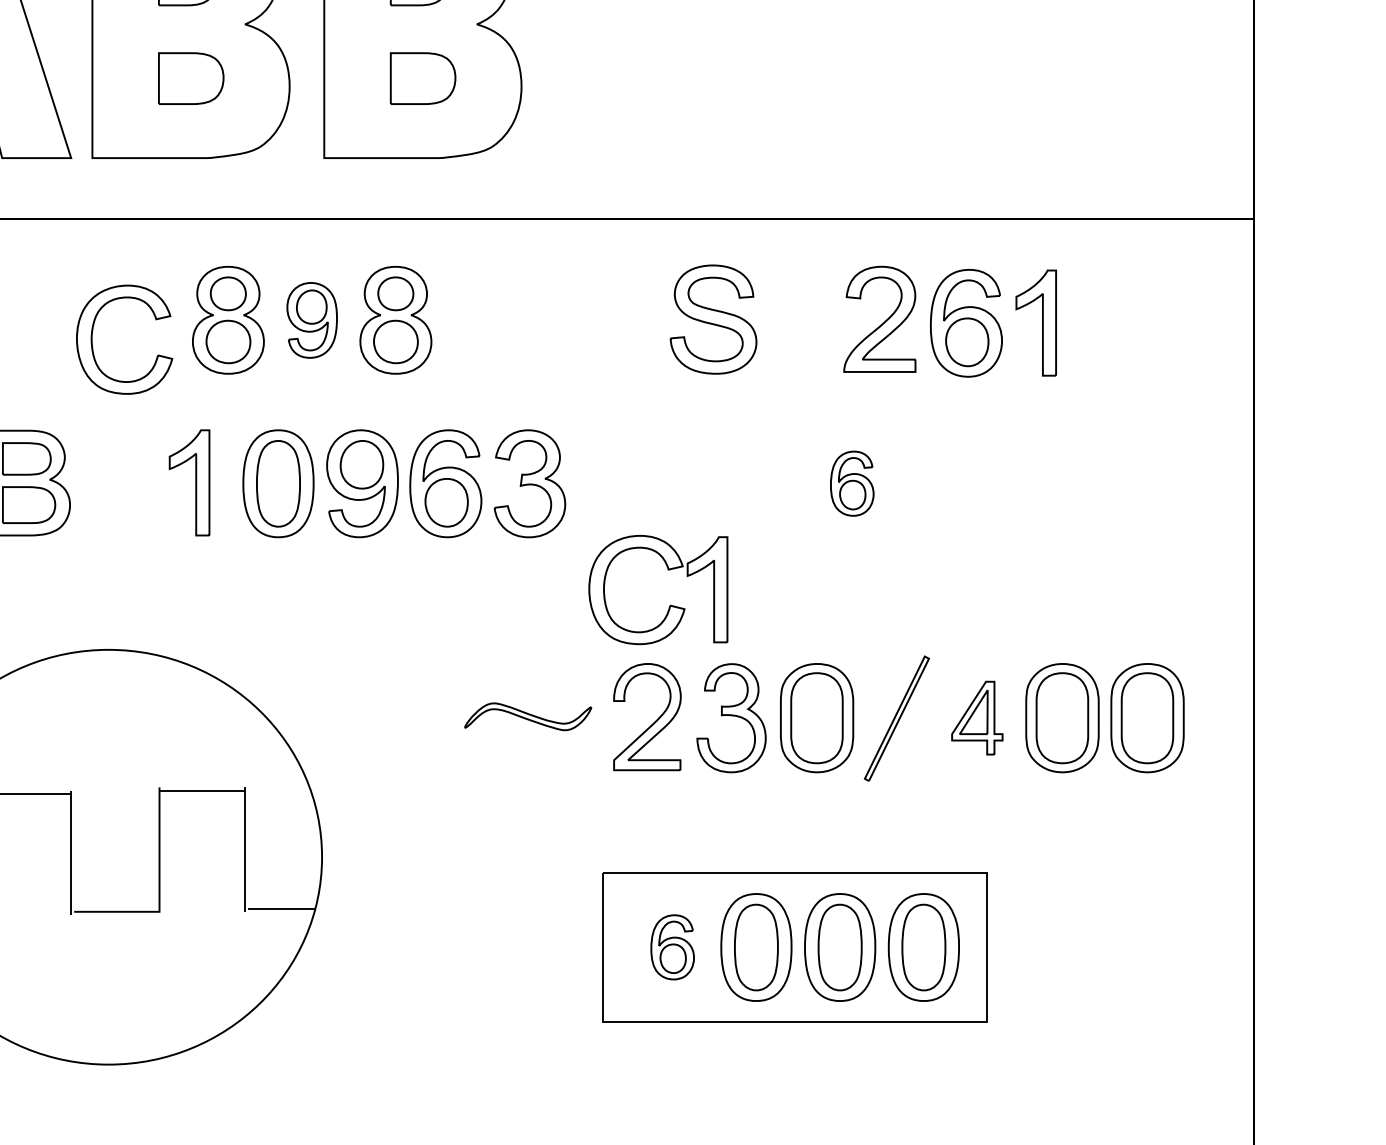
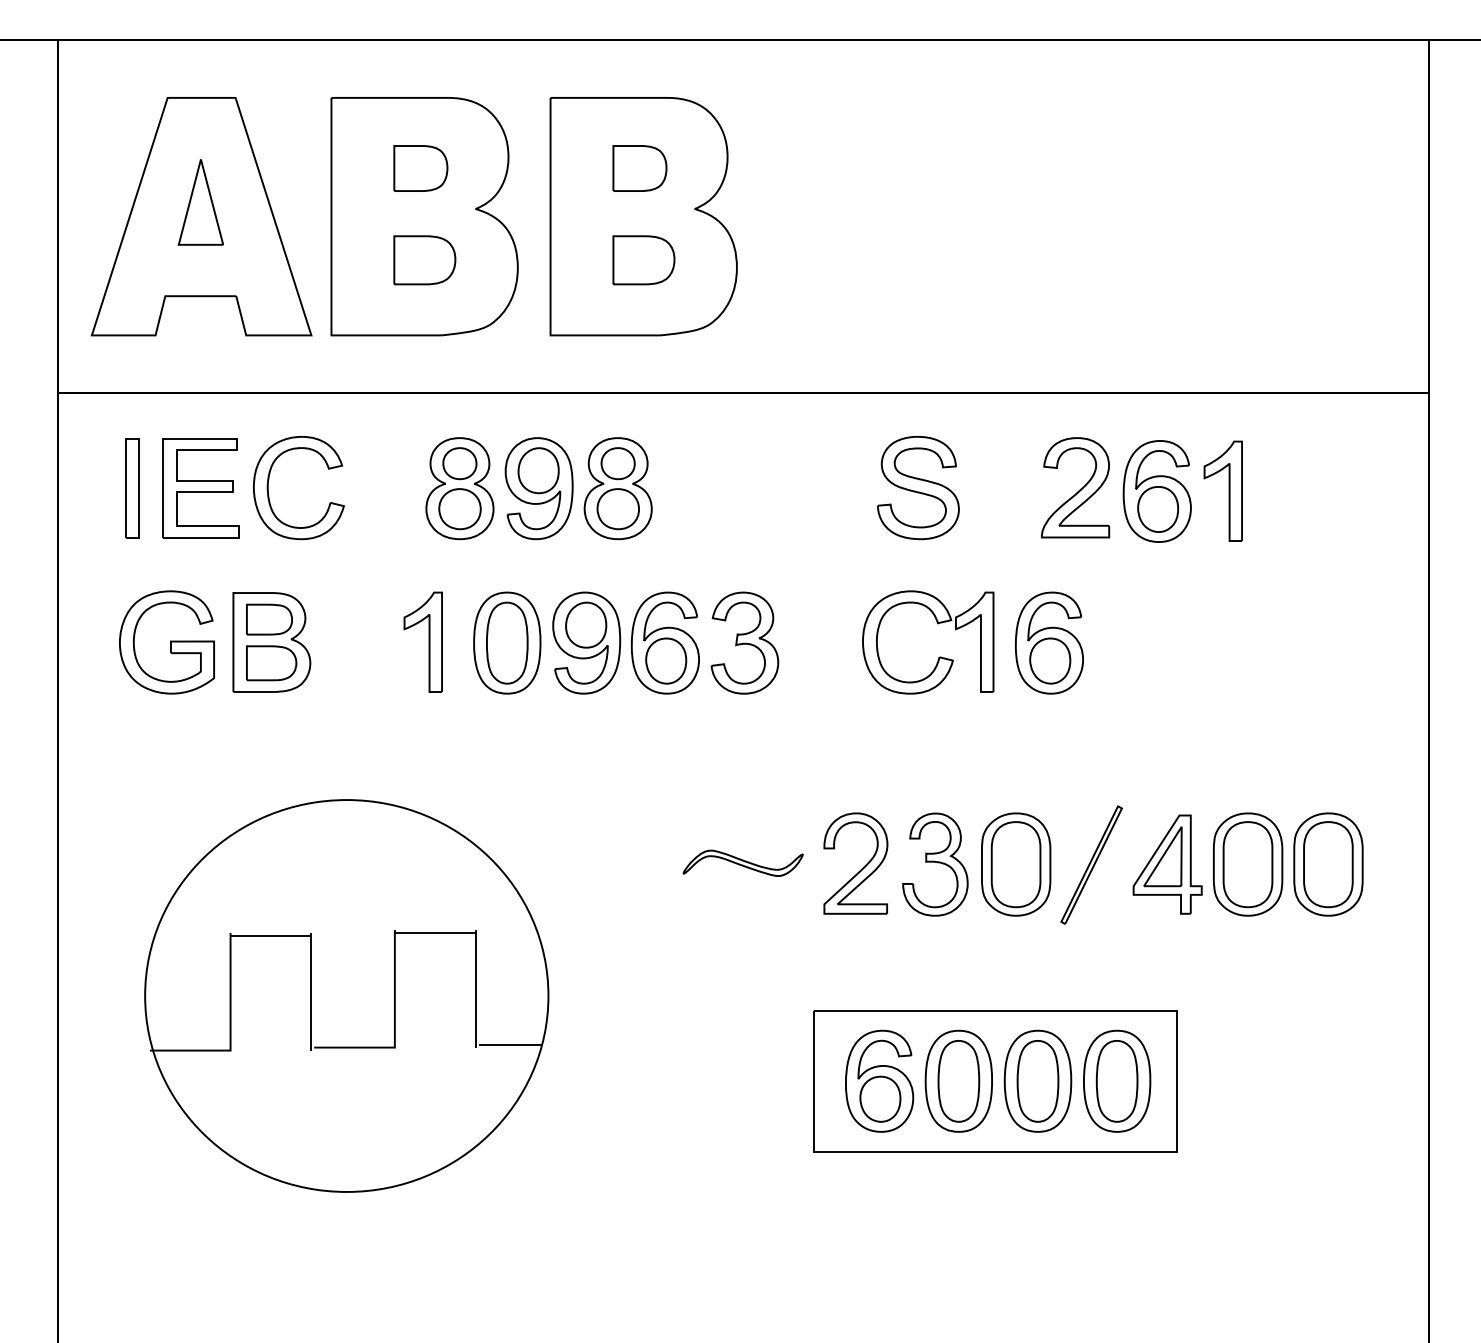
part: (311, 320) -> (538, 488), size x1.43
part: (93, 347) -> (269, 495), moved
part: (852, 483) -> (1049, 642), size x1.67
part: (670, 604) -> (939, 656), moved
part: (977, 718) -> (1167, 864), size x1.43
part: (672, 946) -> (879, 1080), size x1.67

